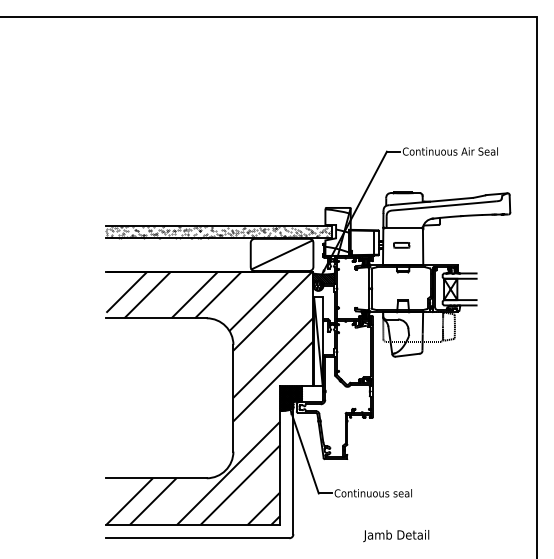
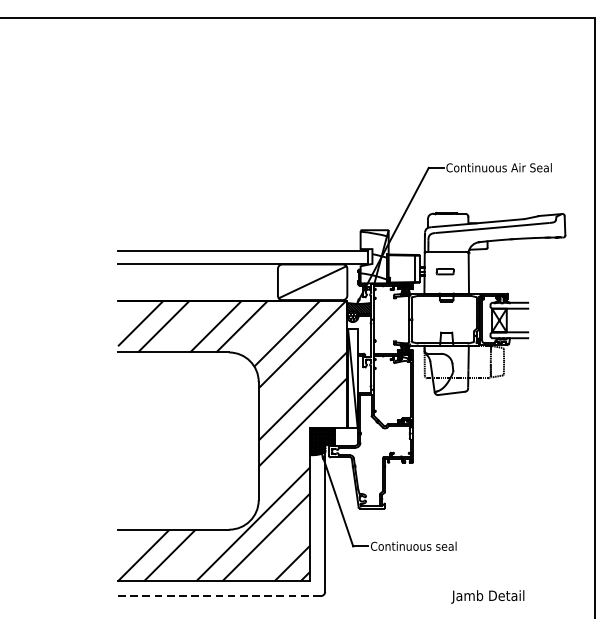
hatch: (218, 232) -> (242, 257), removed
text: (396, 536) -> (488, 597), moved
line: (197, 538) -> (218, 596), solid -> dashed

